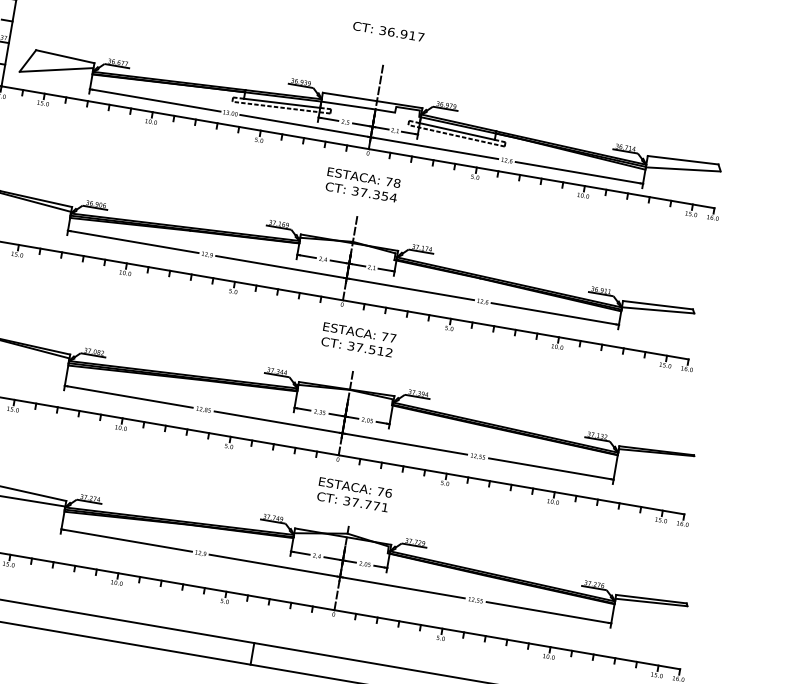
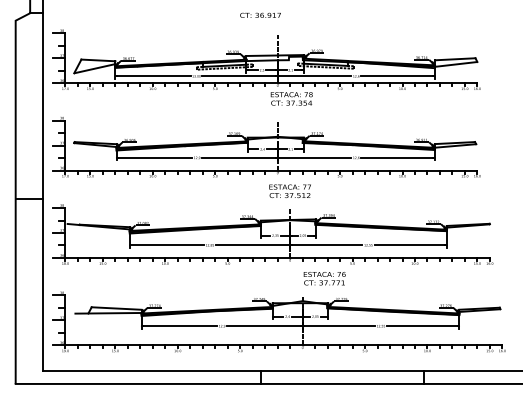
text: (388, 30) -> (260, 14), moved
text: (362, 184) -> (291, 98), moved
text: (353, 494) -> (324, 278), moved

